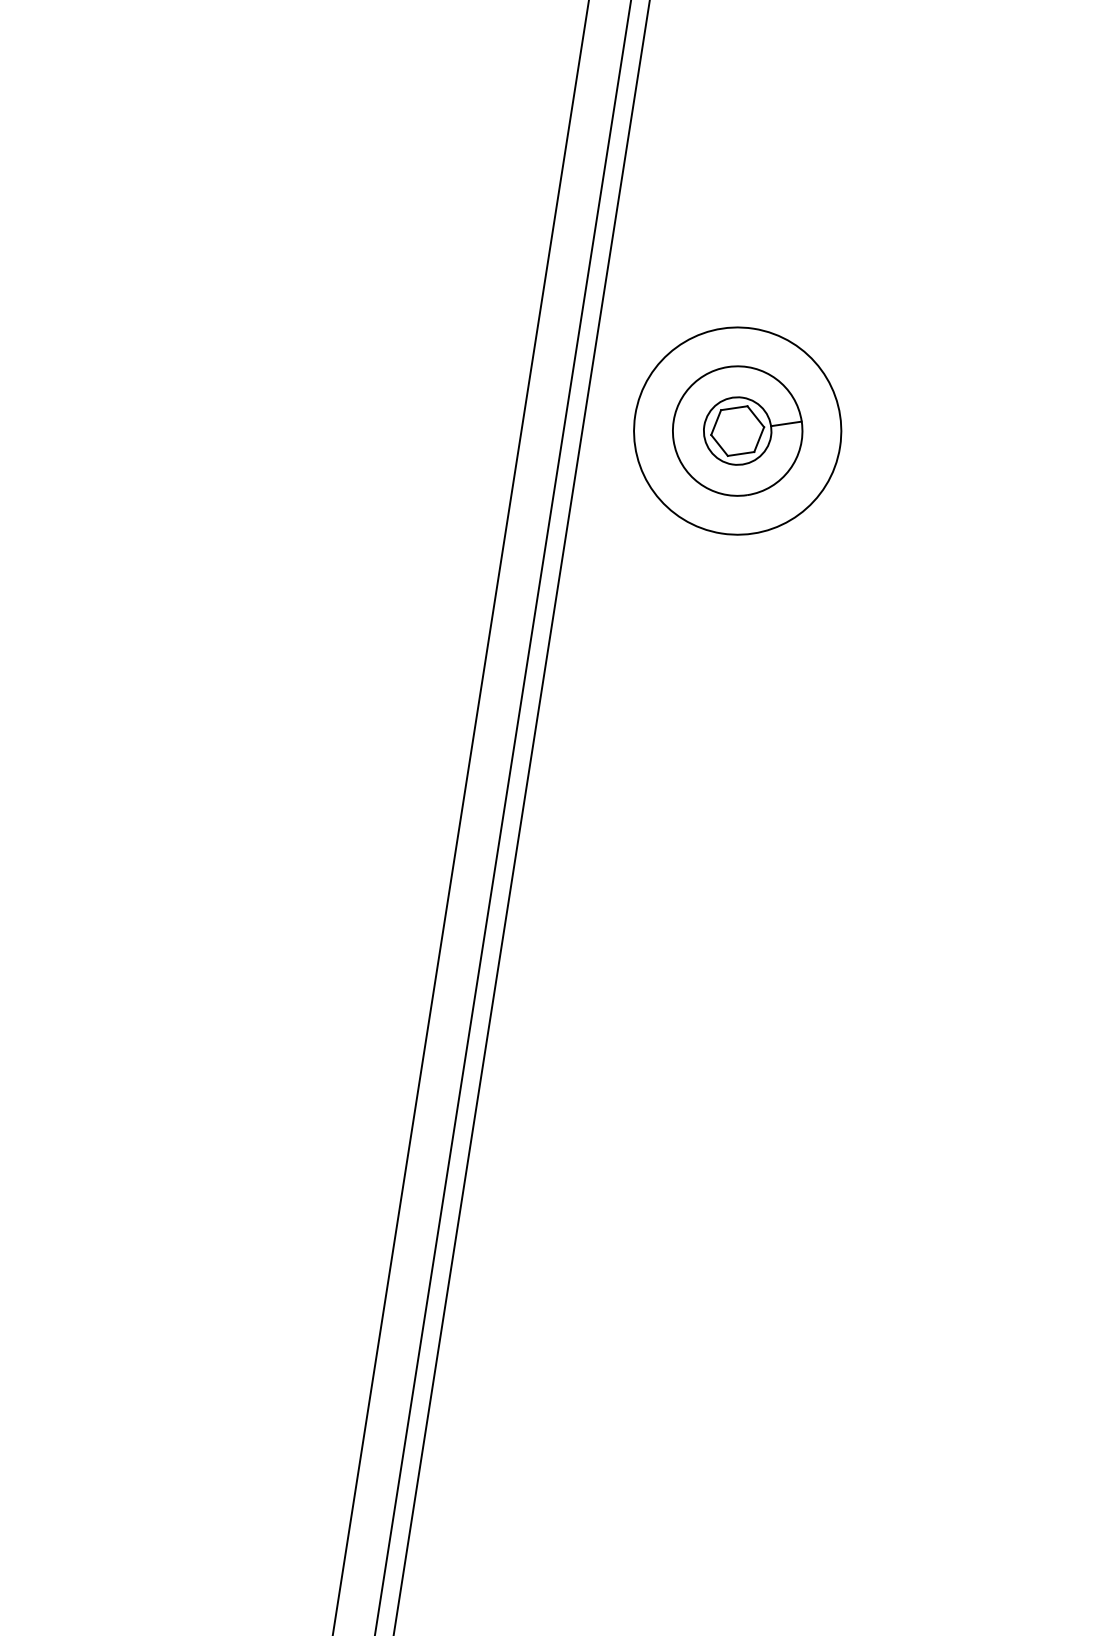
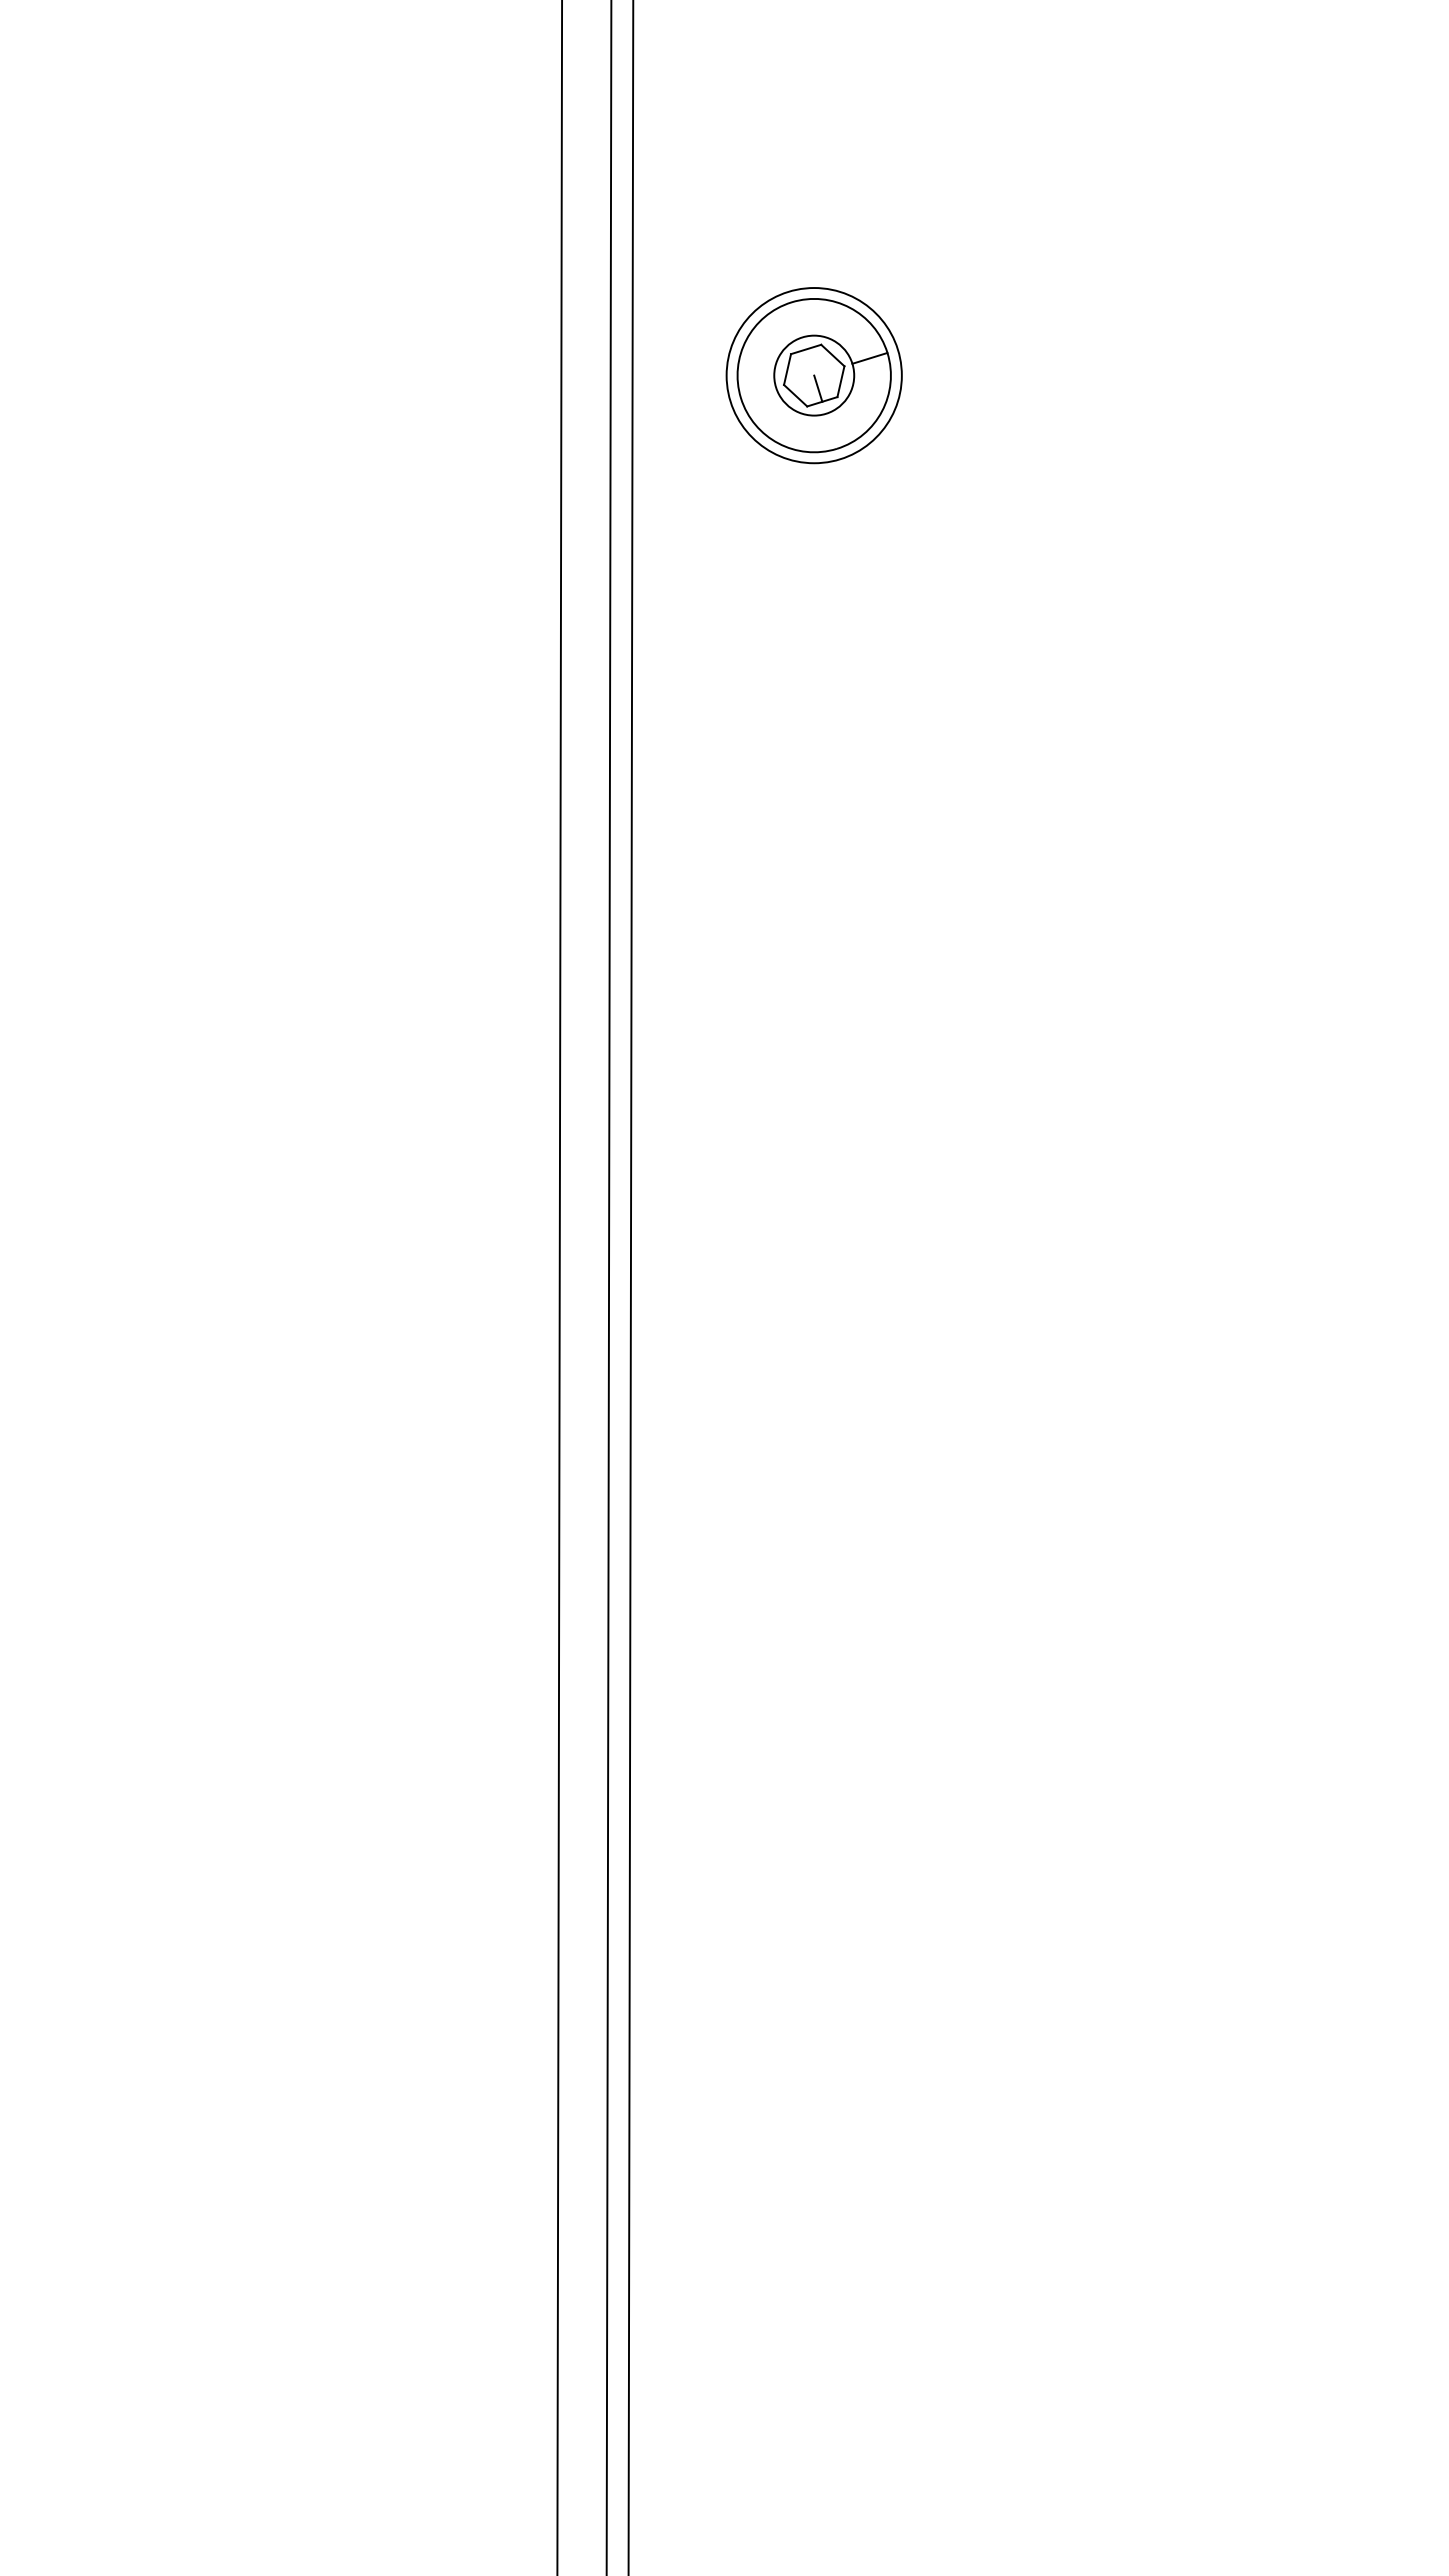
circle: (737, 430) -> (813, 375), size x0.71
line: (739, 442) -> (818, 388), added

